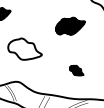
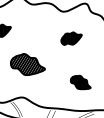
part: (70, 26) -> (71, 38), size x0.71
hatch: (24, 49) -> (27, 64), added
part: (76, 70) -> (80, 82), size x1.43

